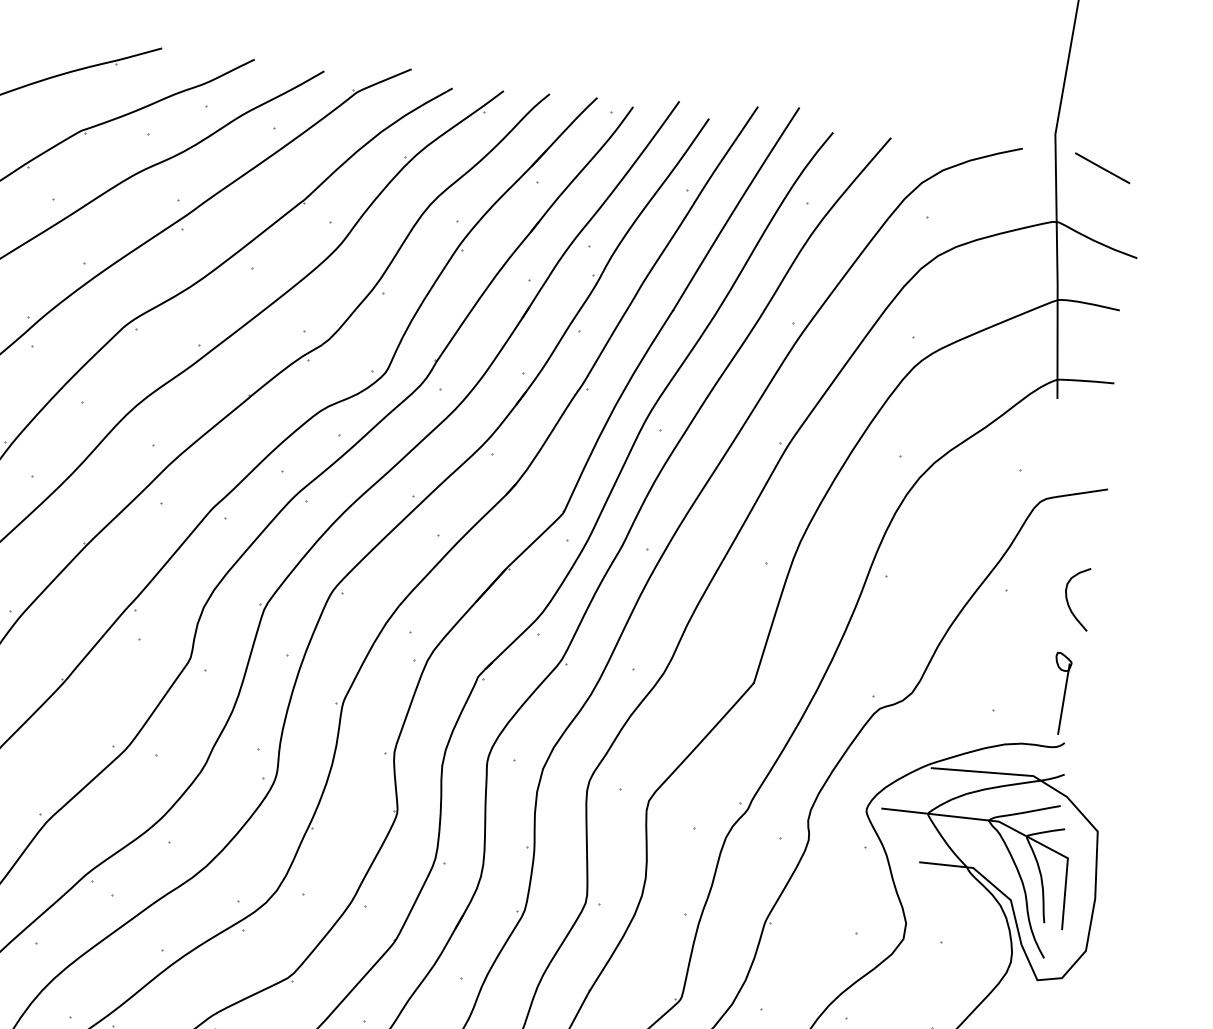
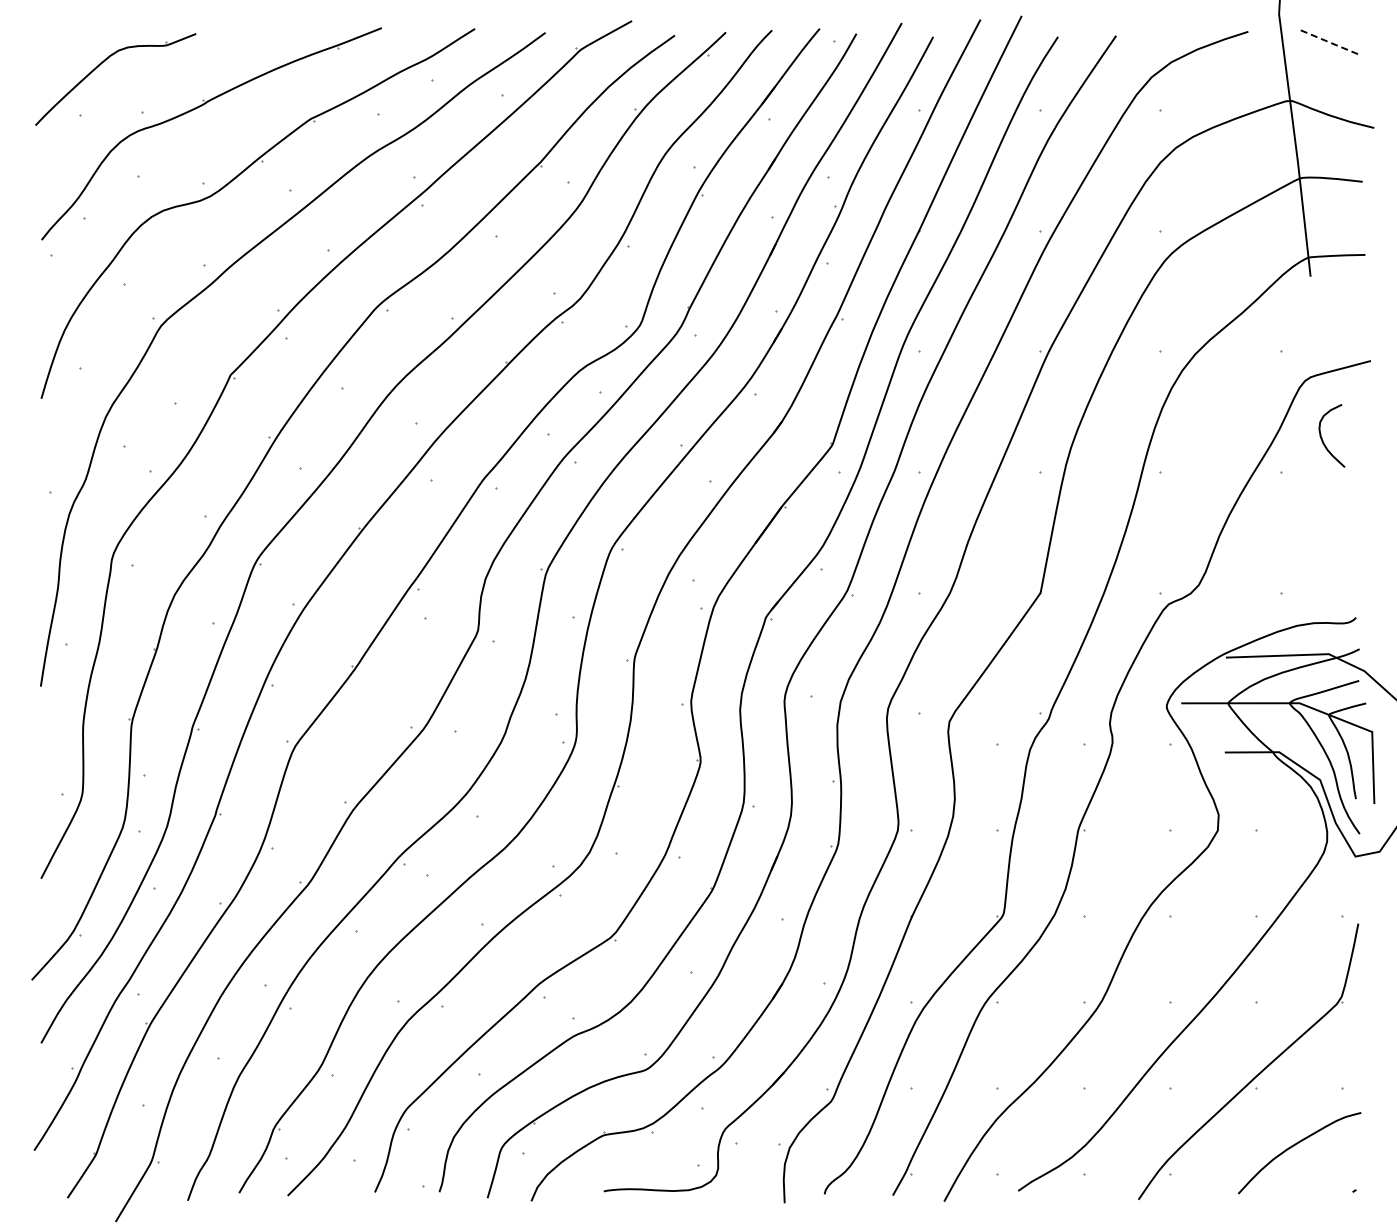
line: (1102, 168) -> (1329, 42), solid -> dashed
curve: (1068, 599) -> (1322, 437), moved
part: (1059, 693) -> (1345, 569), removed

